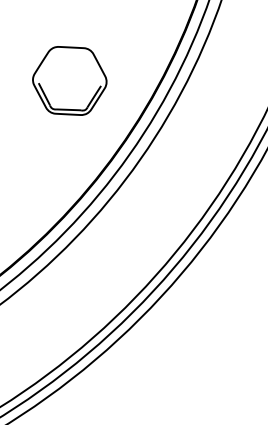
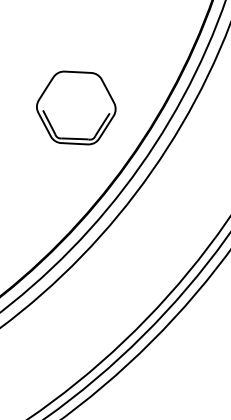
part: (69, 80) -> (75, 107), moved

